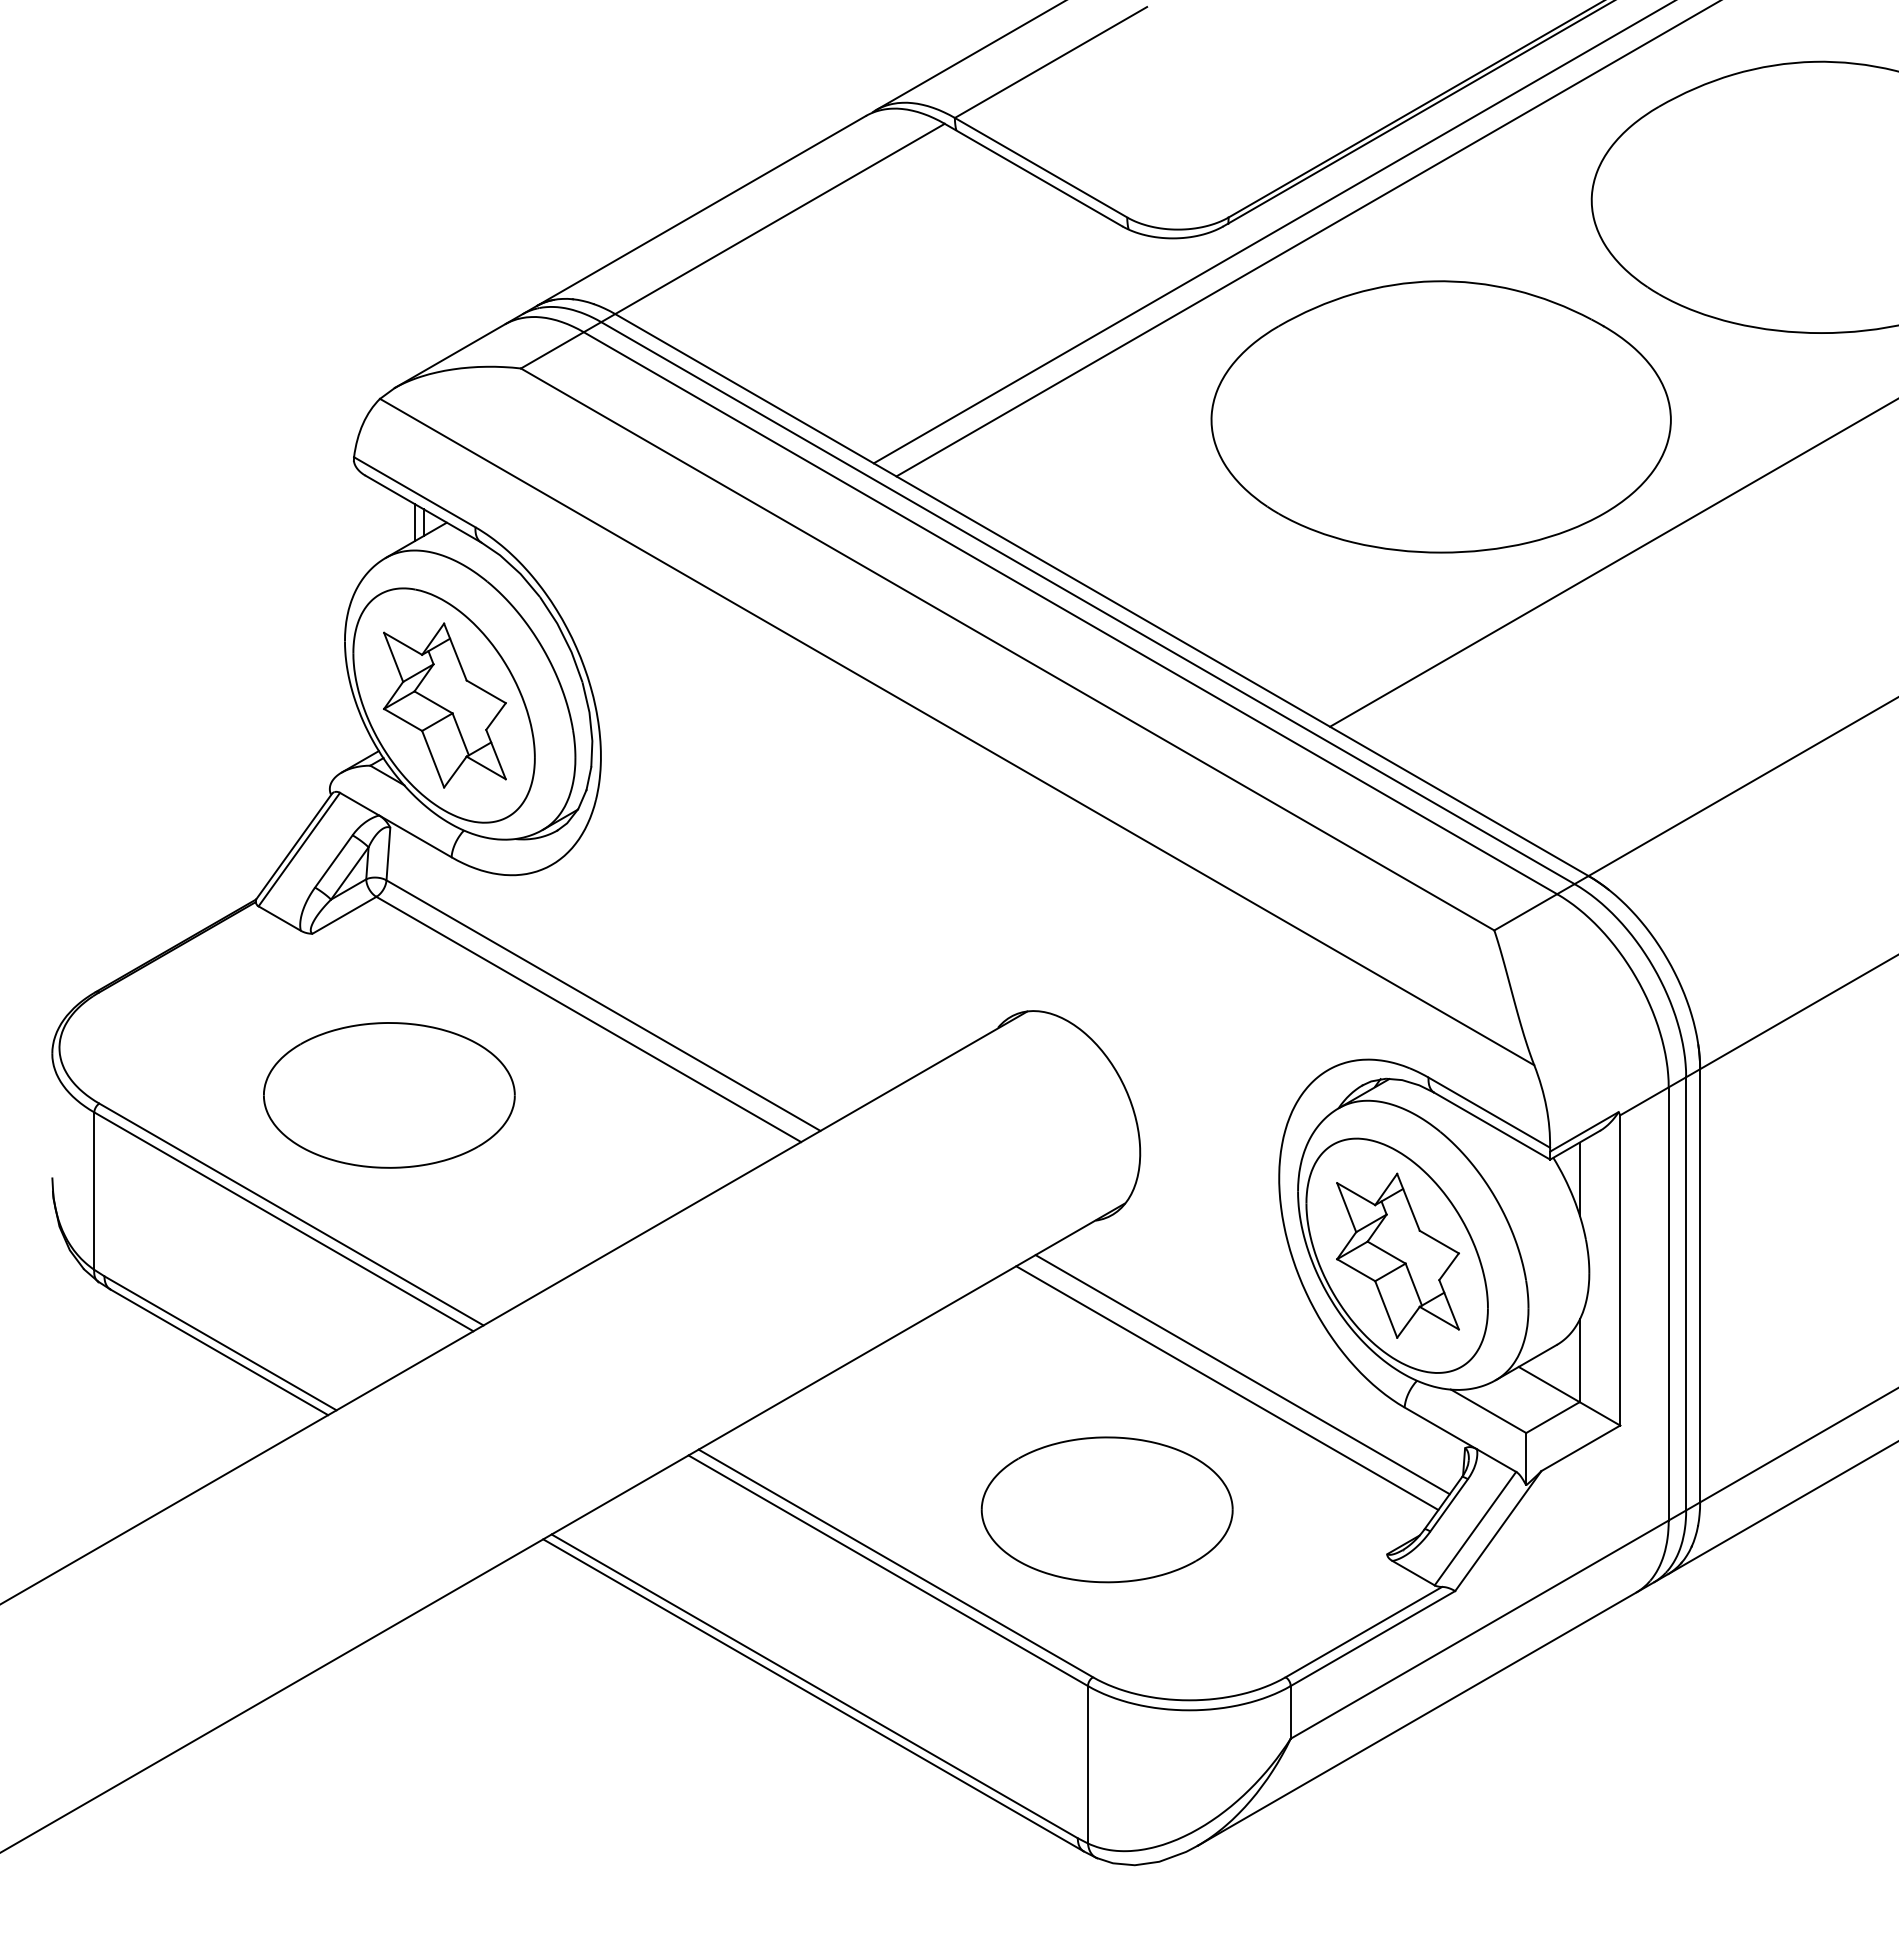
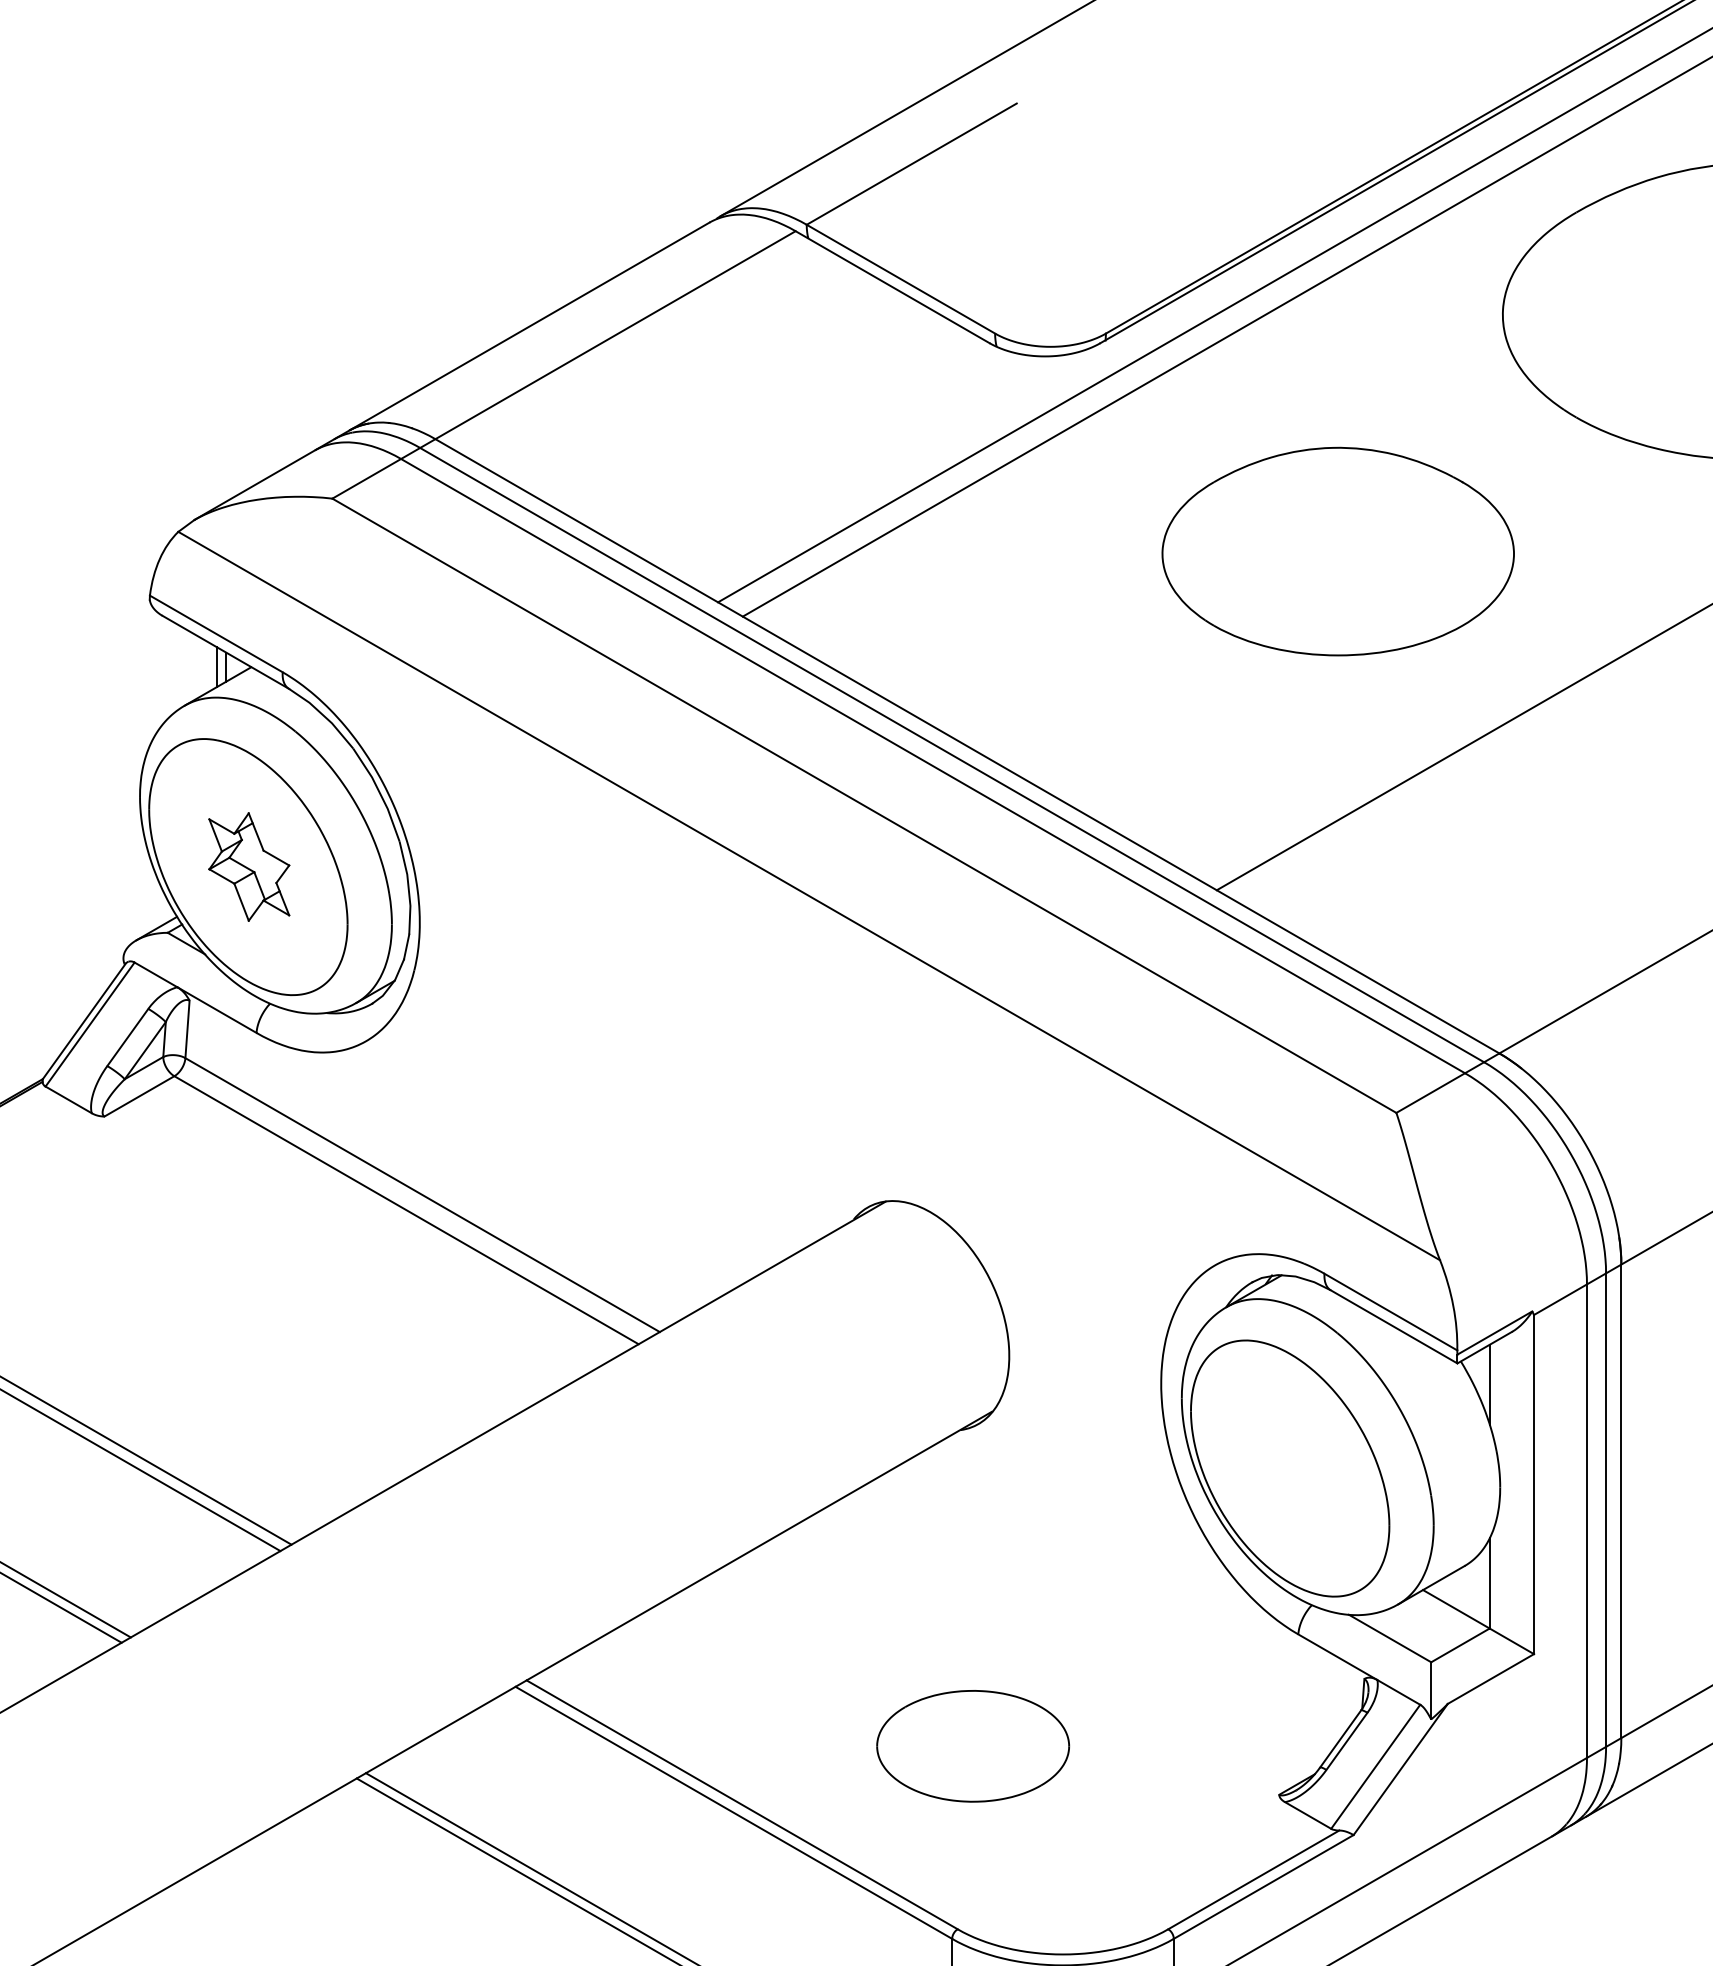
part: (1440, 416) -> (1337, 551), size x0.7
part: (444, 705) -> (248, 867), size x0.6
part: (389, 1095) -> (188, 1293), removed
part: (1397, 1255) -> (1290, 1468), removed
line: (1242, 1374) -> (1121, 1598), removed
line: (1227, 1388) -> (1104, 1613), removed
part: (1106, 1509) -> (972, 1745), size x0.7

